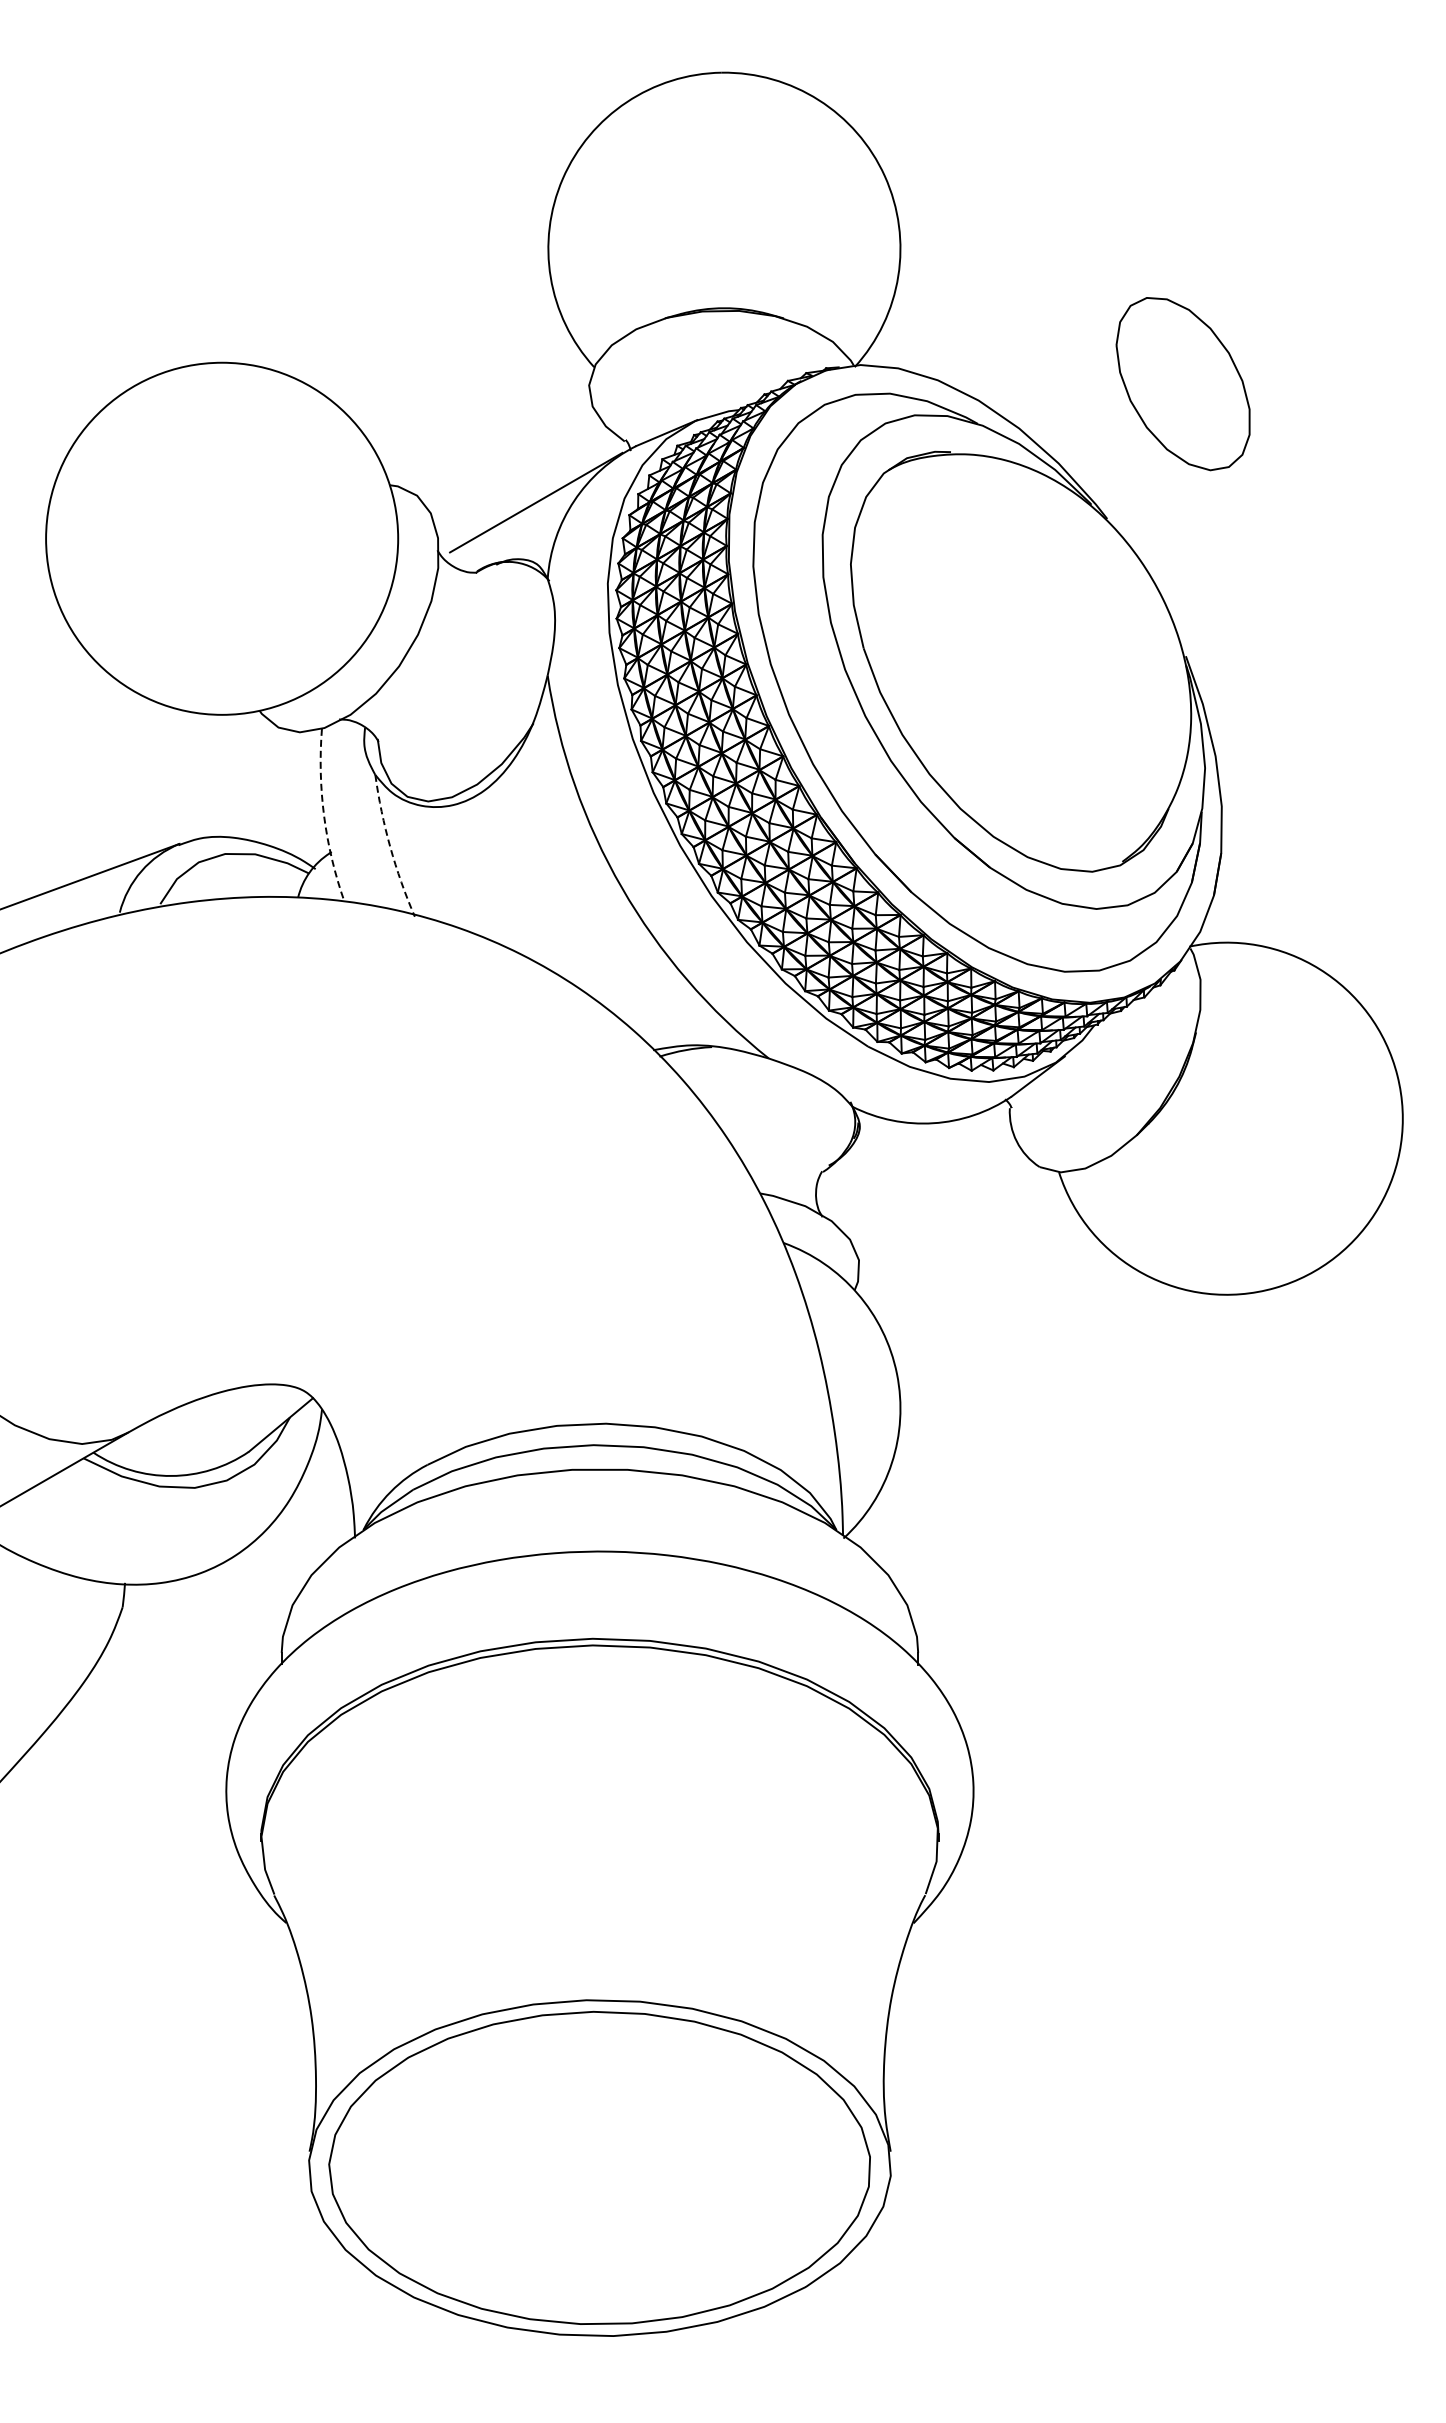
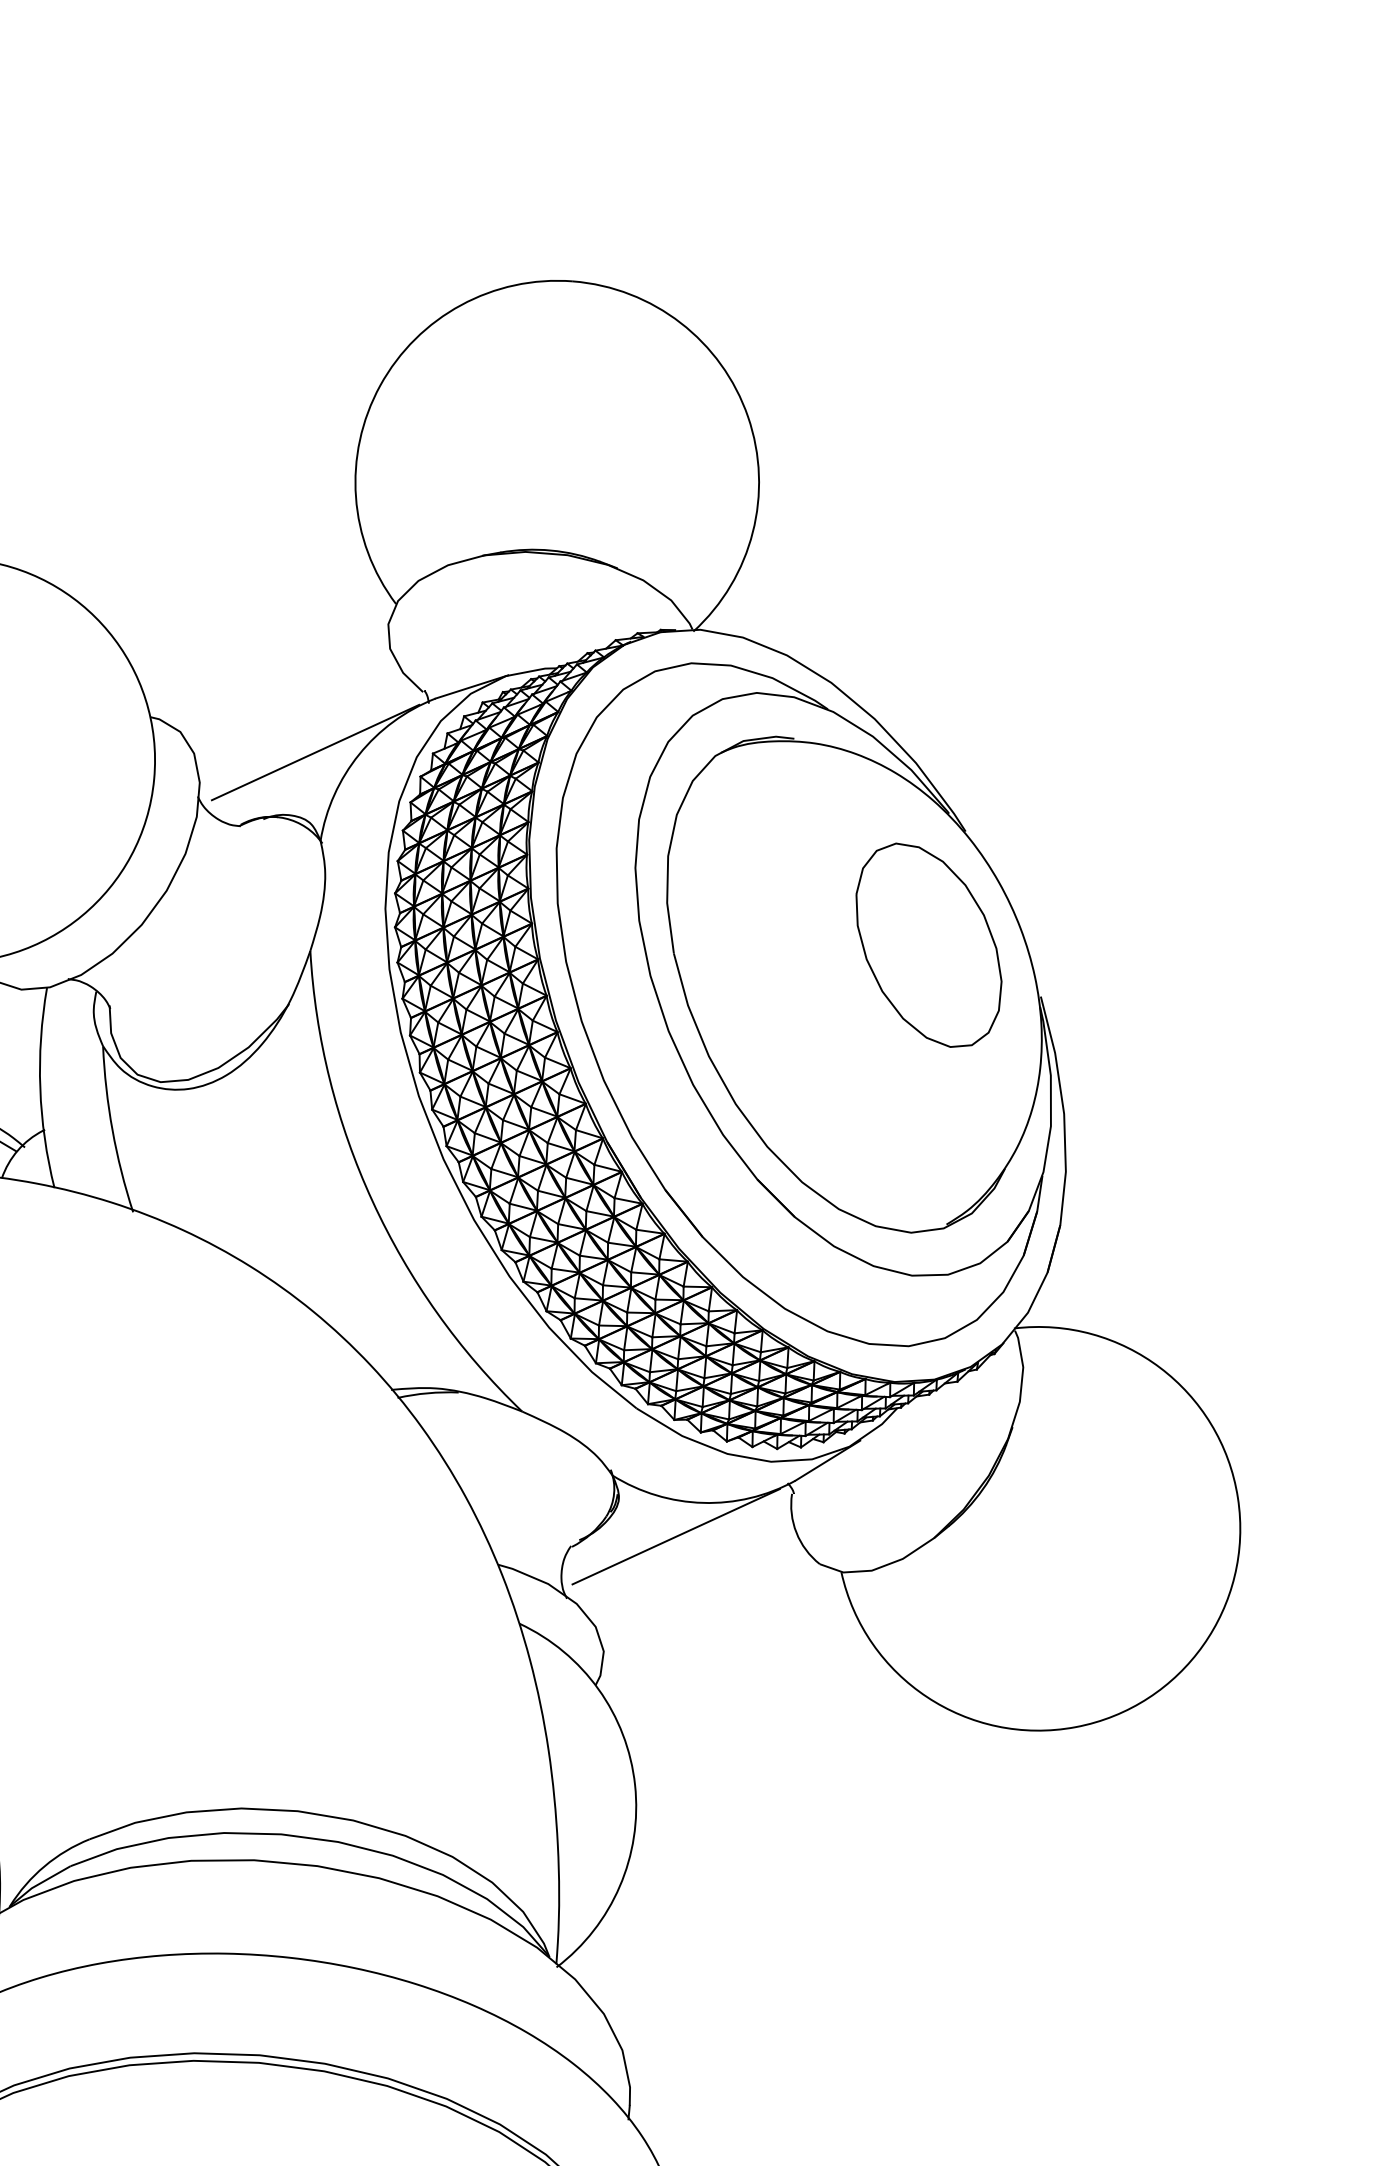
part: (1182, 384) -> (927, 946), moved
arc: (324, 816) -> (40, 1088), dashed -> solid
arc: (390, 847) -> (112, 1130), dashed -> solid
line: (912, 1154) -> (676, 1536), added

